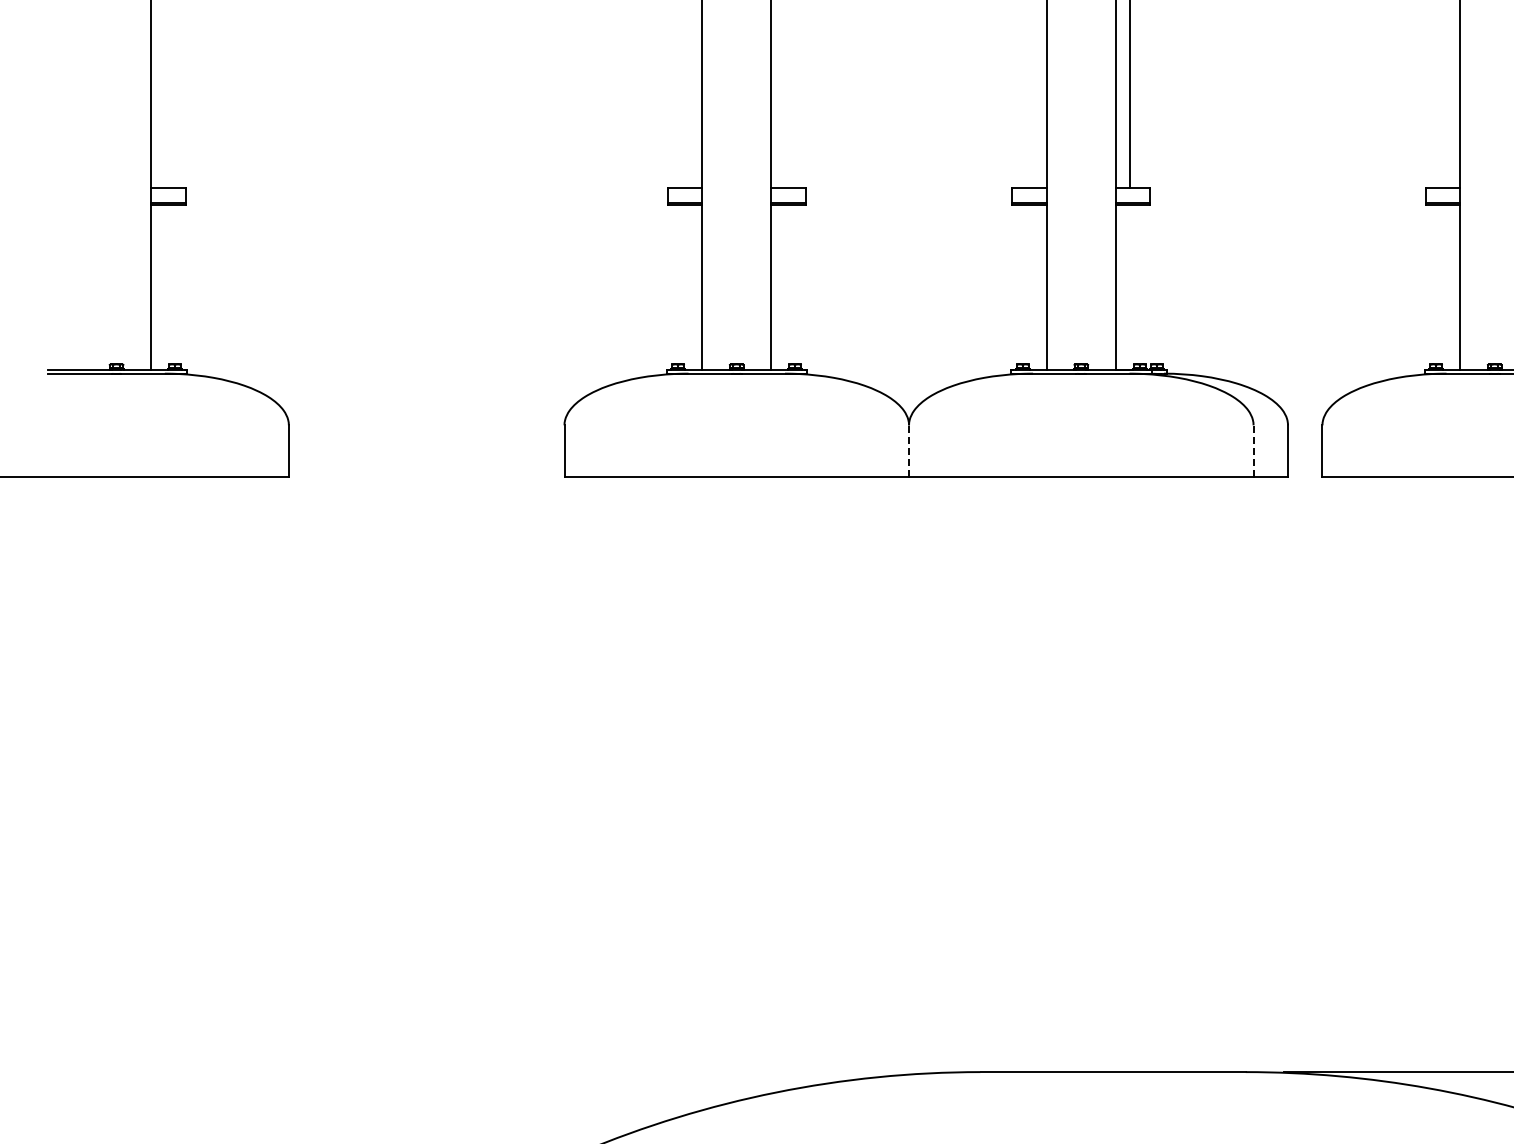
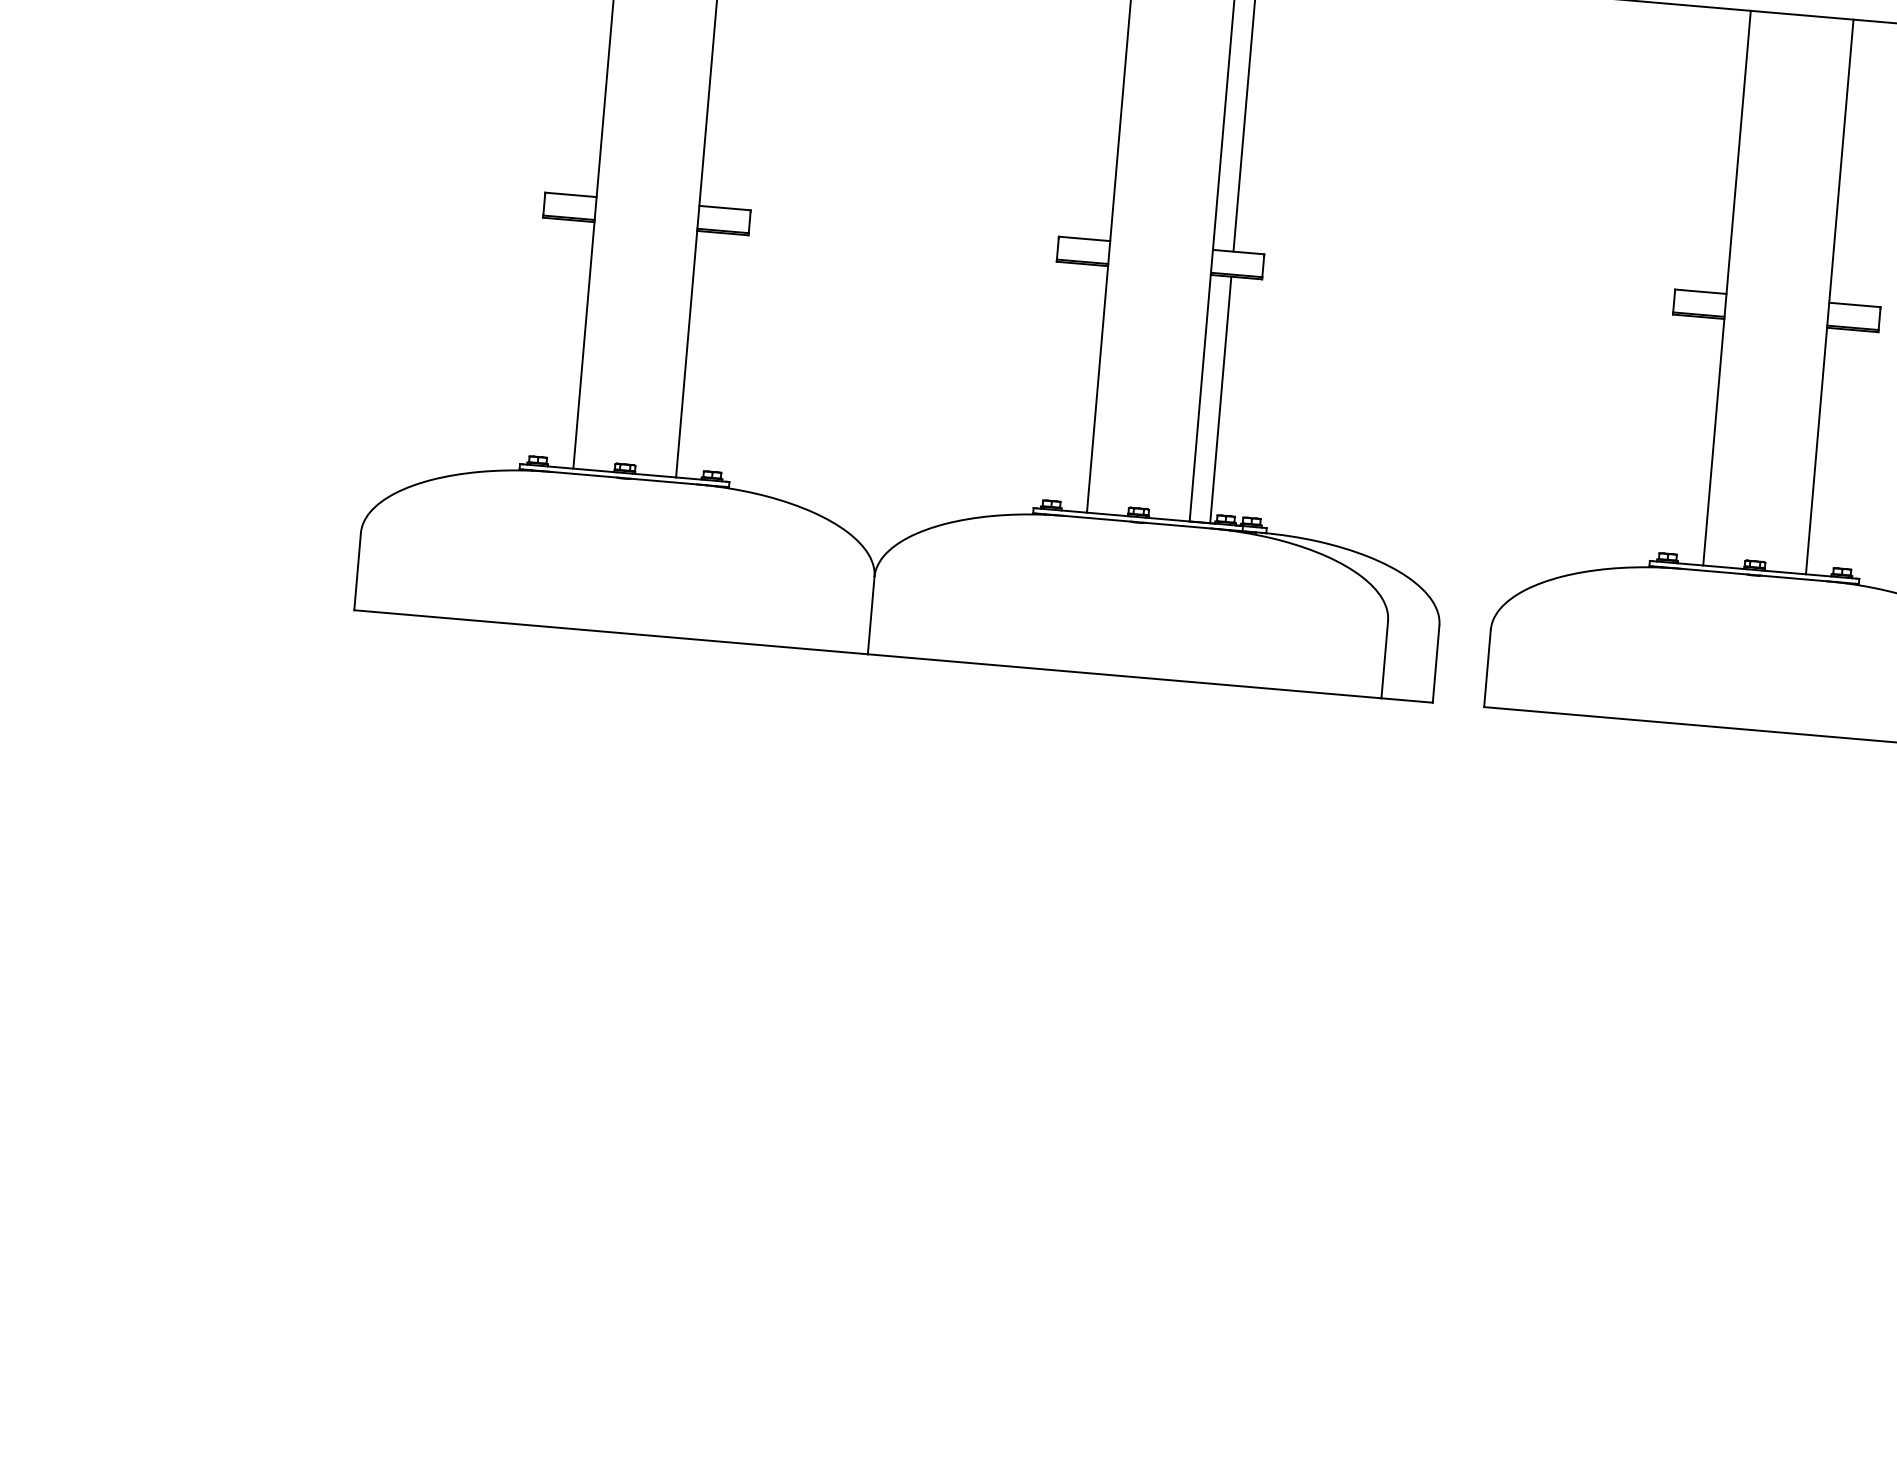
line: (1129, 287) -> (1220, 399), added
line: (909, 451) -> (871, 616), dashed -> solid
line: (1253, 451) -> (1384, 660), dashed -> solid

